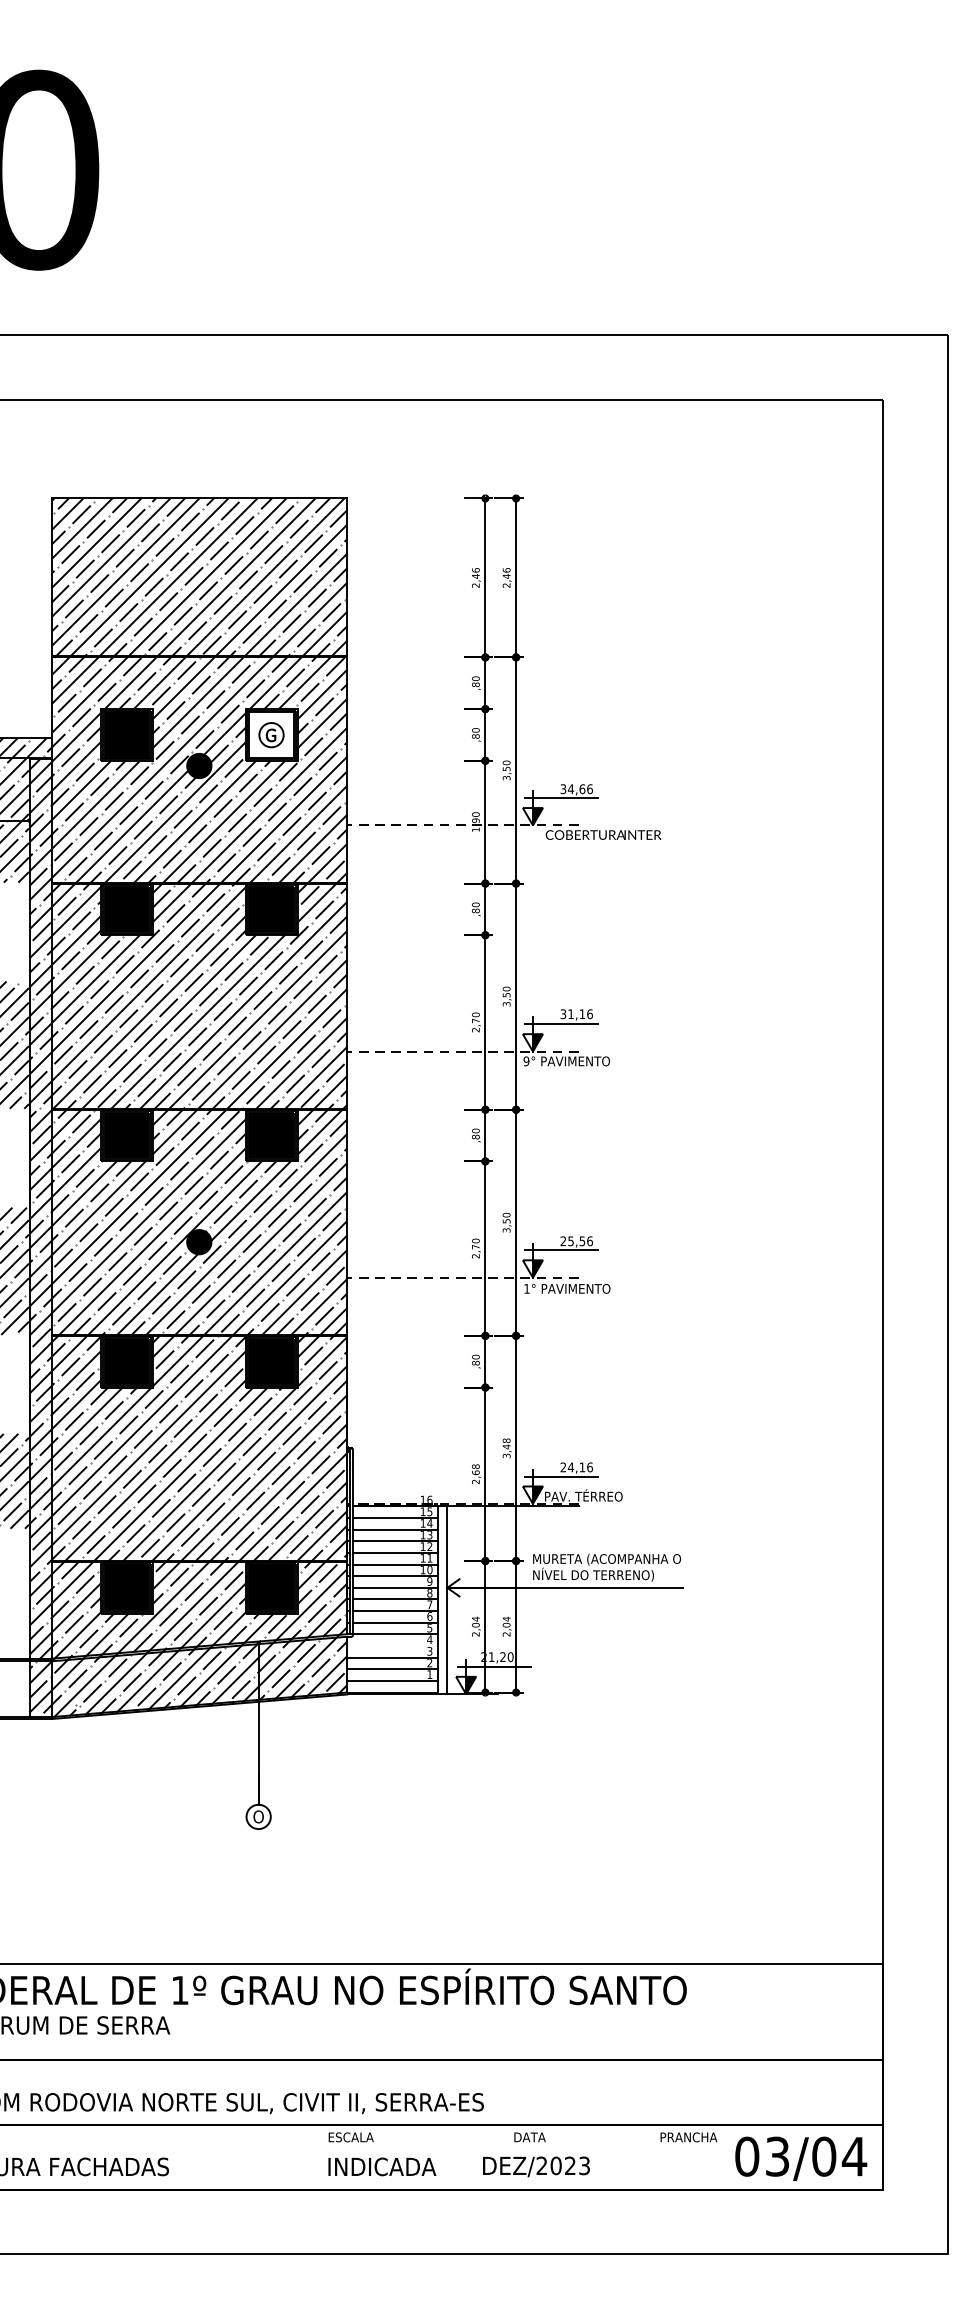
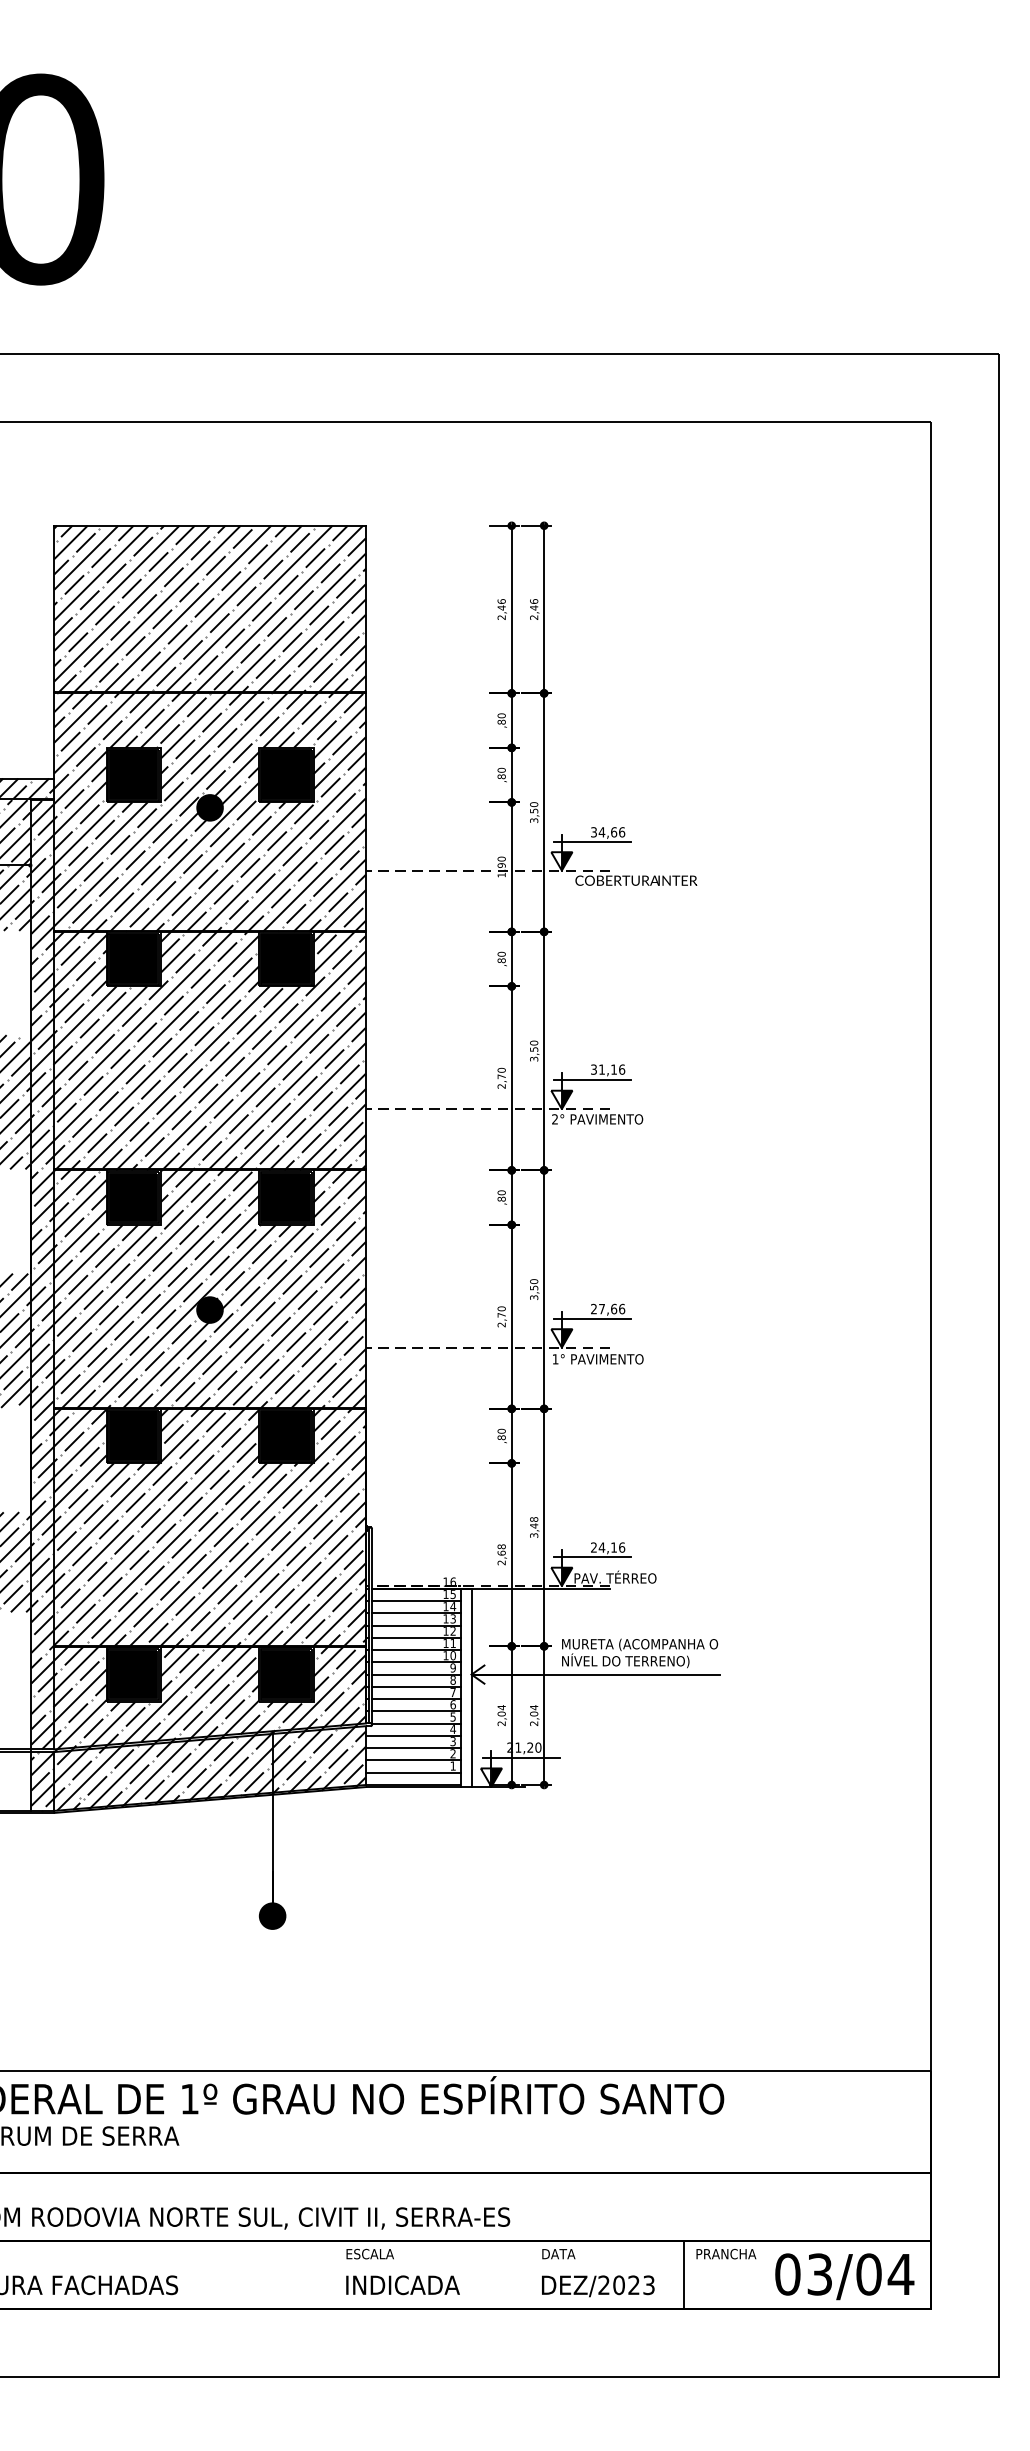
fill: (271, 734) -> (286, 774), added
text: (526, 1061) -> (555, 1119), 9° -> 2°
text: (576, 1241) -> (607, 1309), 25,56 -> 27,66
line: (392, 1646) -> (413, 1736), added
fill: (258, 1816) -> (272, 1915), added
line: (648, 2157) -> (683, 2275), added
text: (536, 2166) -> (598, 2285), moved

